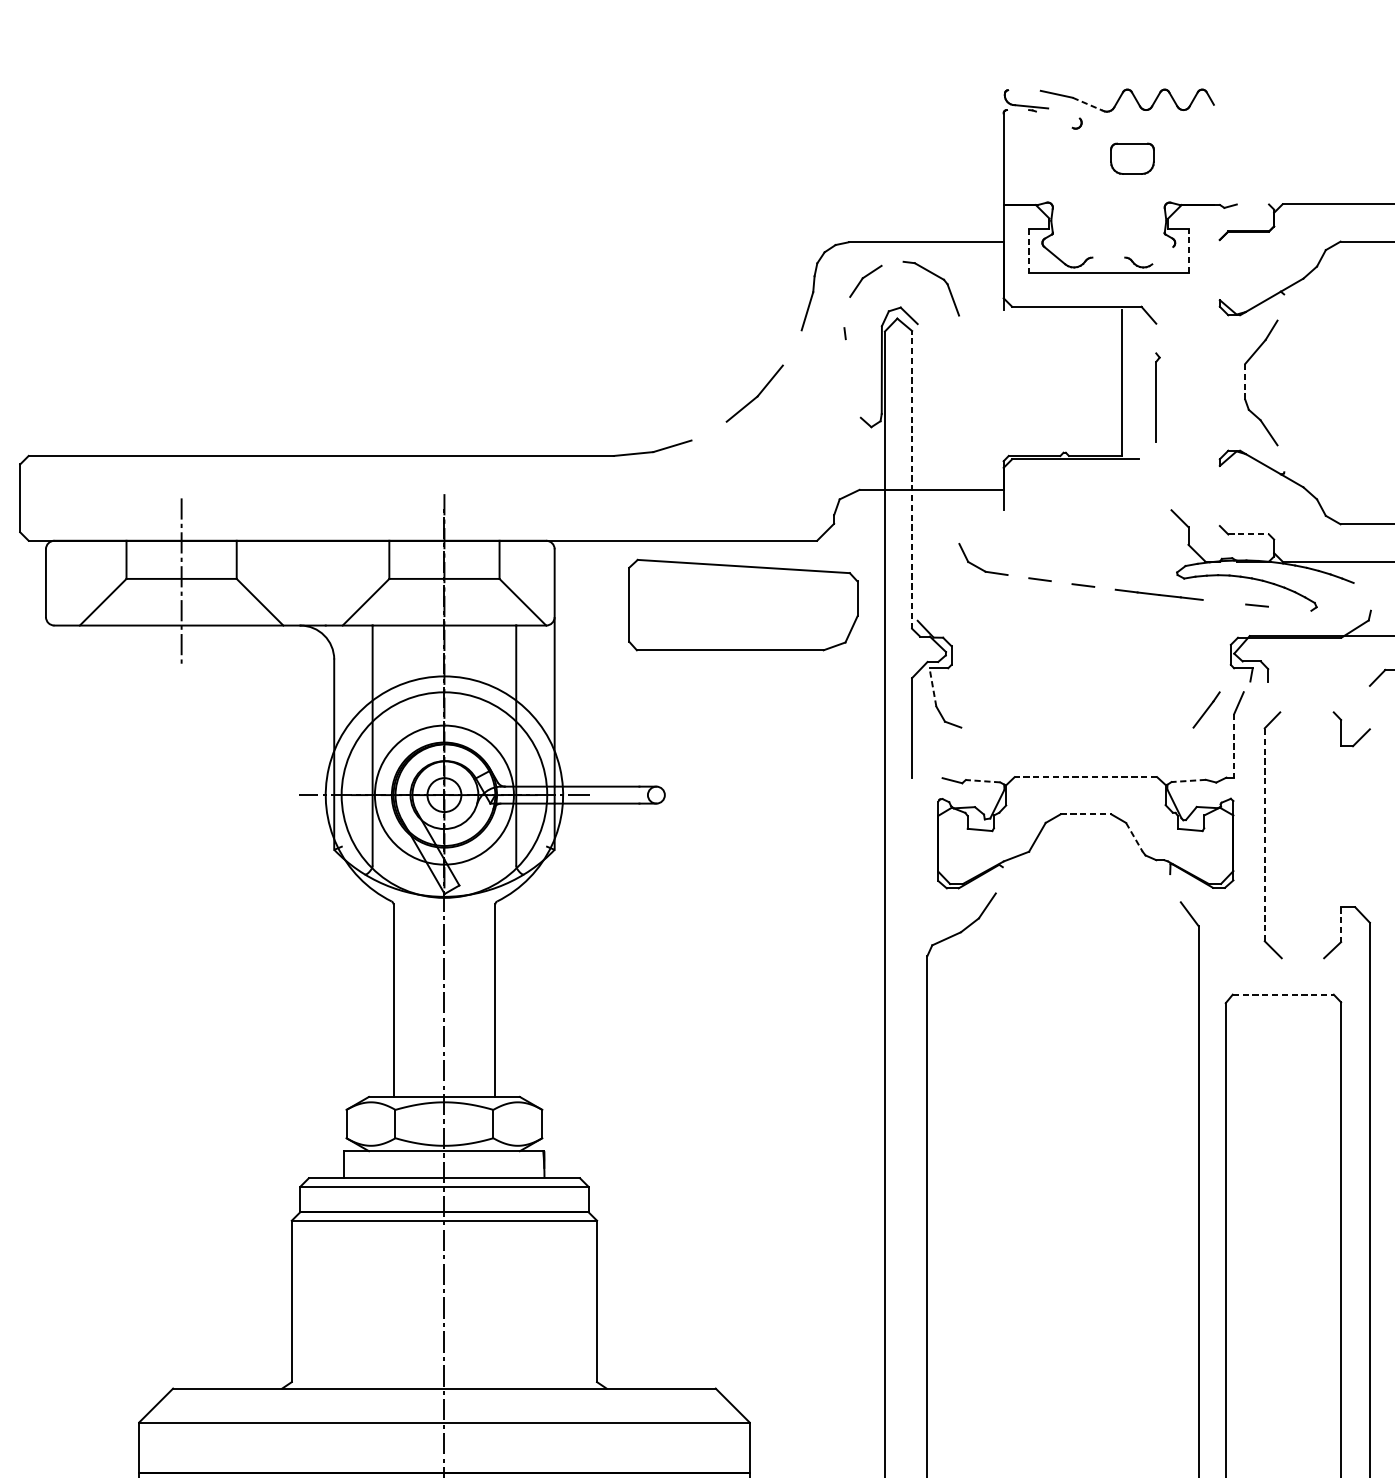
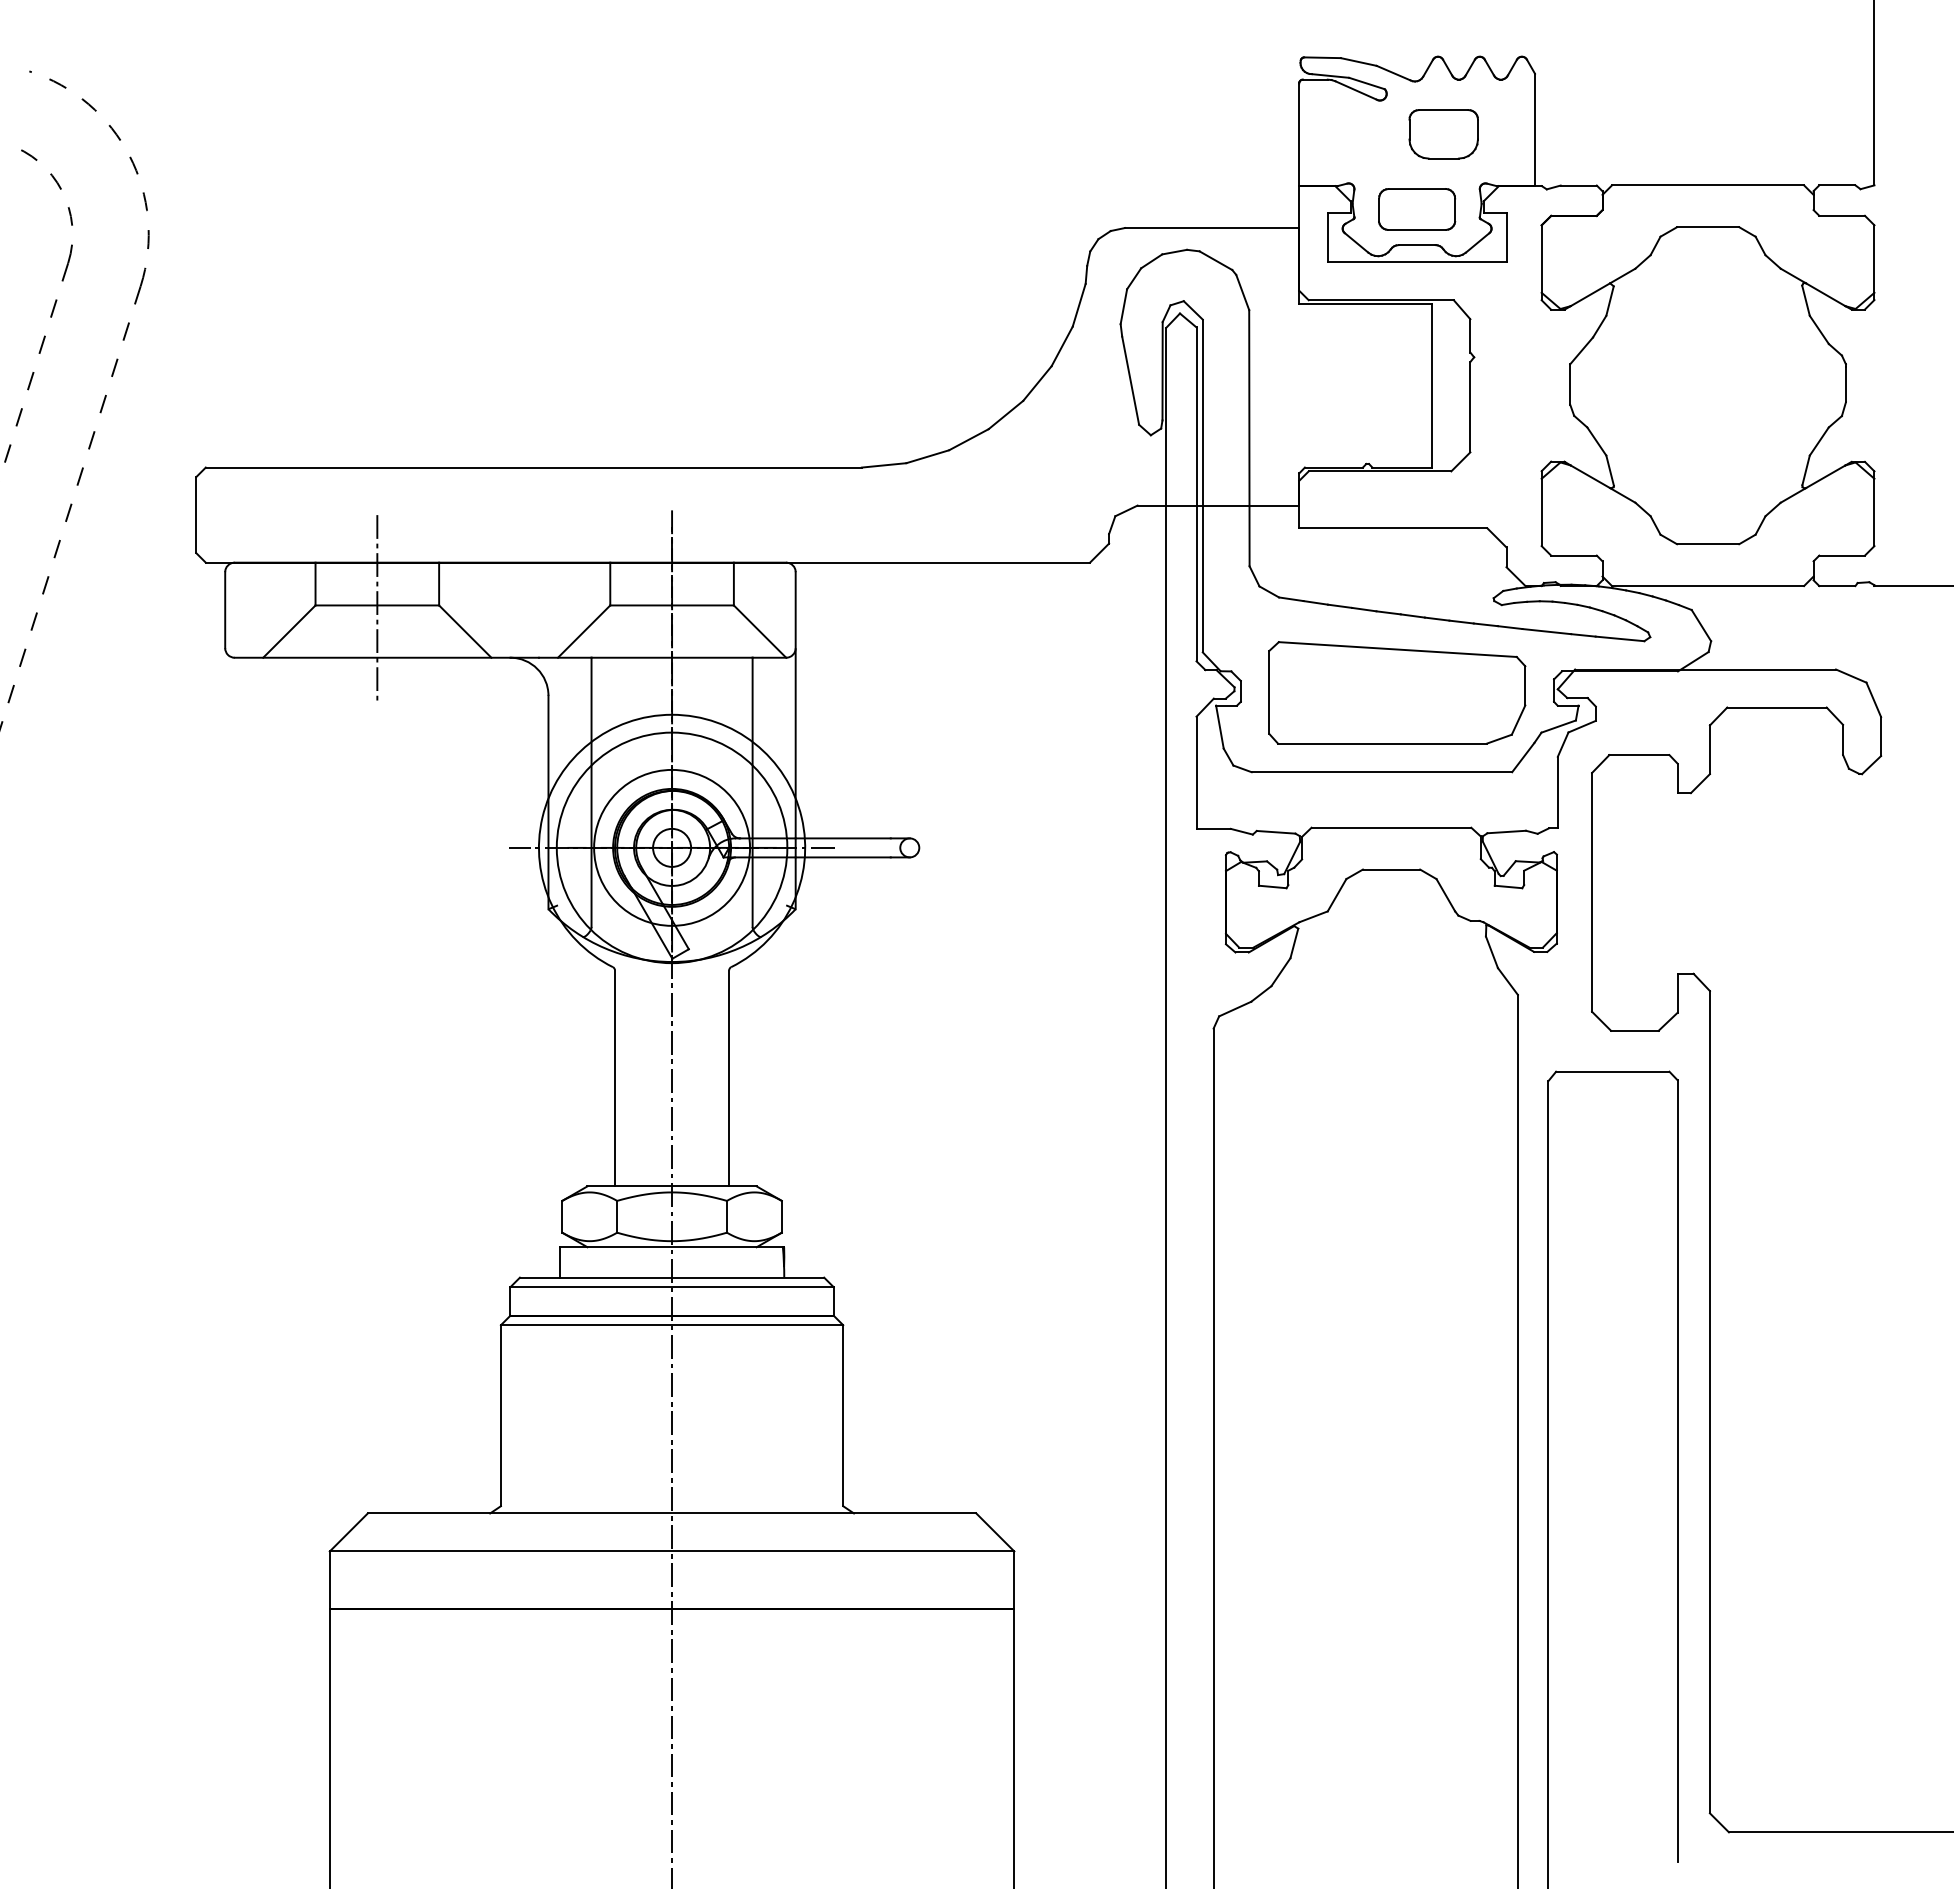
line: (1024, 90) -> (1322, 57), added
line: (1088, 104) -> (1394, 73), dashed -> solid
line: (1018, 109) -> (1315, 79), added
line: (1063, 113) -> (1366, 83), added
line: (1053, 119) -> (1355, 90), added
line: (1214, 154) -> (1535, 129), added
part: (1132, 158) -> (1443, 134), size x1.43
line: (1252, 204) -> (1578, 185), added
part: (1109, 225) -> (1417, 209), added
line: (1028, 250) -> (1327, 237), dashed -> solid
line: (1188, 250) -> (1506, 237), dashed -> solid
line: (1162, 255) -> (1477, 242), added
line: (1108, 257) -> (1416, 245), added
line: (892, 263) -> (1174, 251), added
line: (1219, 269) -> (1541, 258), added
line: (1280, 306) -> (1609, 300), added
line: (1062, 310) -> (1365, 304), added
line: (846, 312) -> (1123, 306), added
line: (1156, 338) -> (1470, 335), added
line: (791, 348) -> (1061, 346), added
line: (853, 378) -> (1130, 380), added
line: (1245, 381) -> (1570, 384), dashed -> solid
line: (708, 430) -> (968, 439), added
line: (959, 430) -> (1249, 438), added
line: (1147, 450) -> (1460, 461), added
line: (1280, 458) -> (1609, 470), added
line: (917, 471) -> (1202, 485), added
line: (912, 479) -> (1196, 494), dashed -> solid
line: (1219, 496) -> (1541, 512), added
line: (1087, 510) -> (1393, 528), added
line: (1249, 534) -> (1574, 555), dashed -> solid
line: (1018, 576) -> (1315, 602), added
line: (1061, 582) -> (1364, 609), added
line: (1104, 587) -> (1412, 615), added
line: (1362, 596) -> (1701, 625), added
line: (1224, 602) -> (1546, 631), added
part: (743, 604) -> (1397, 692), moved
line: (1289, 608) -> (1619, 638), added
line: (1234, 686) -> (1558, 726), added
line: (1255, 686) -> (1581, 726), added
line: (932, 687) -> (1219, 727), dashed -> solid
line: (1369, 707) -> (1709, 749), added
line: (1307, 712) -> (1639, 755), added
line: (1077, 727) -> (1381, 772), added
line: (1233, 745) -> (1557, 792), dashed -> solid
line: (1085, 776) -> (1391, 827), dashed -> solid
line: (927, 777) -> (1213, 828), added
line: (982, 781) -> (1275, 832), dashed -> solid
line: (1188, 781) -> (1506, 832), dashed -> solid
line: (1085, 814) -> (1391, 869), dashed -> solid
line: (1265, 833) -> (1592, 891), dashed -> solid
line: (1134, 837) -> (1445, 895), dashed -> solid
line: (999, 880) -> (1294, 943), added
line: (1175, 888) -> (1491, 952), added
line: (1340, 924) -> (1677, 993), dashed -> solid
line: (1302, 957) -> (1634, 1030), added
line: (1283, 994) -> (1612, 1071), dashed -> solid

